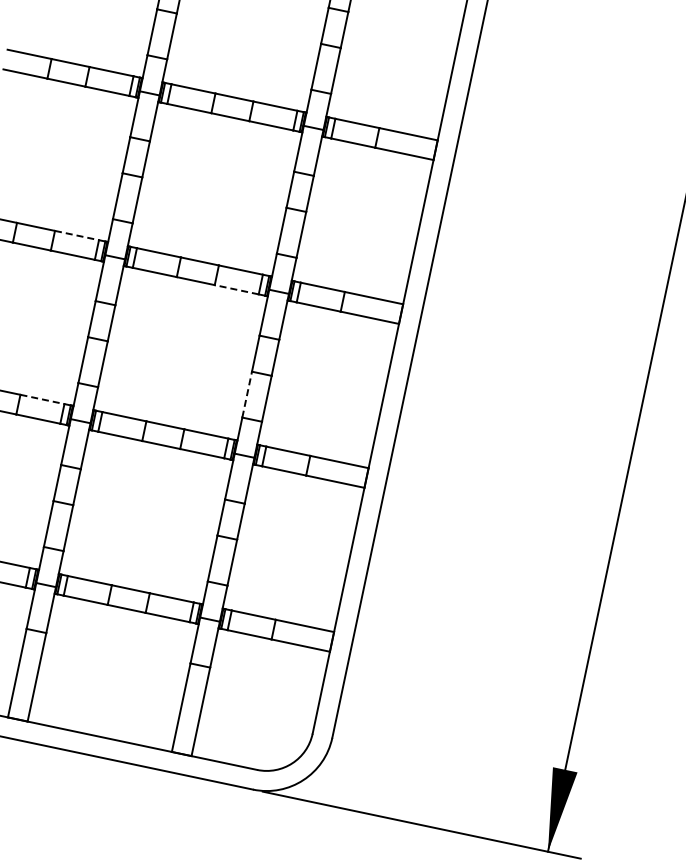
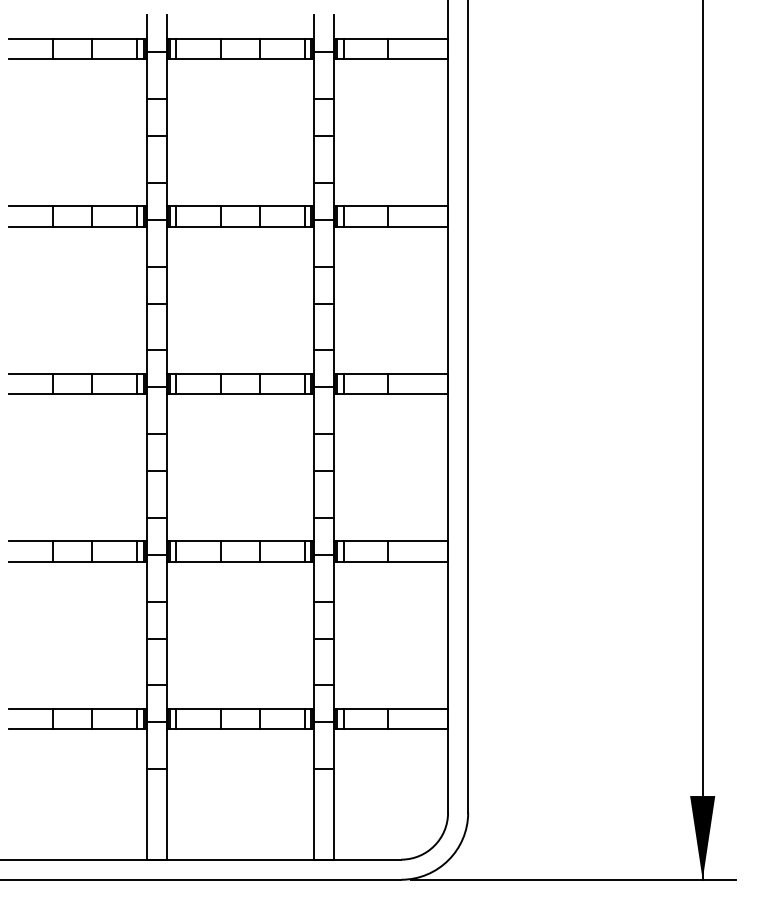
line: (77, 235) -> (115, 373), dashed -> solid
line: (235, 290) -> (281, 394), dashed -> solid
line: (247, 394) -> (314, 494), dashed -> solid
line: (43, 399) -> (115, 541), dashed -> solid

